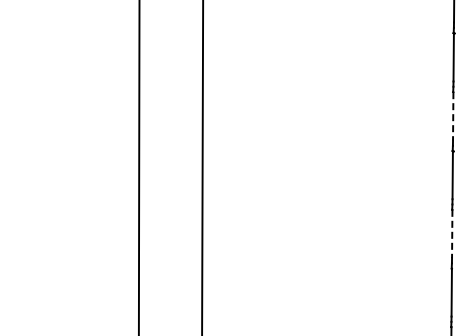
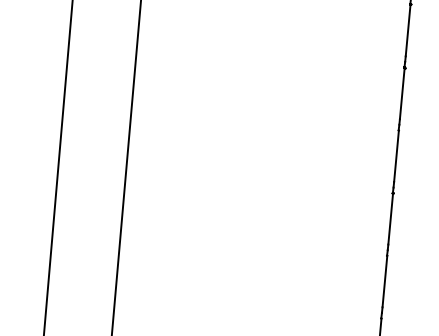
line: (453, 116) -> (396, 156), dashed -> solid
line: (452, 234) -> (385, 282), dashed -> solid

